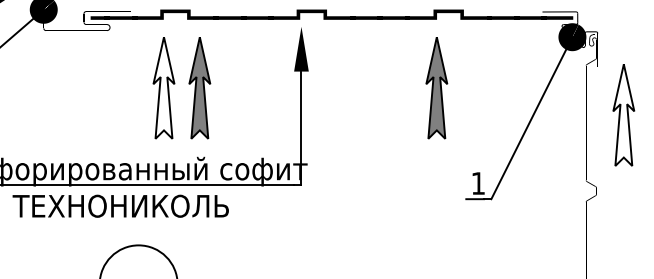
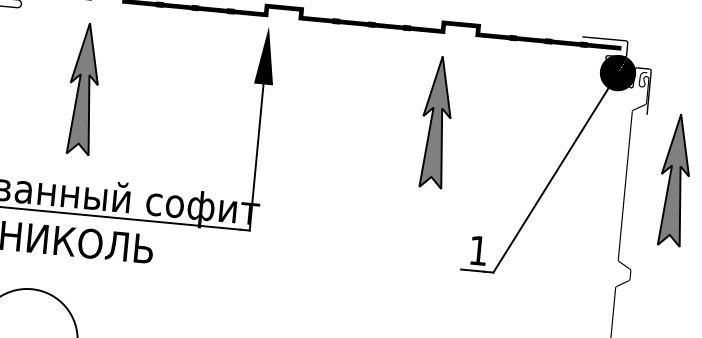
fill: (163, 87) -> (83, 88), added
part: (199, 88) -> (129, 93), removed
fill: (623, 115) -> (674, 180), added

